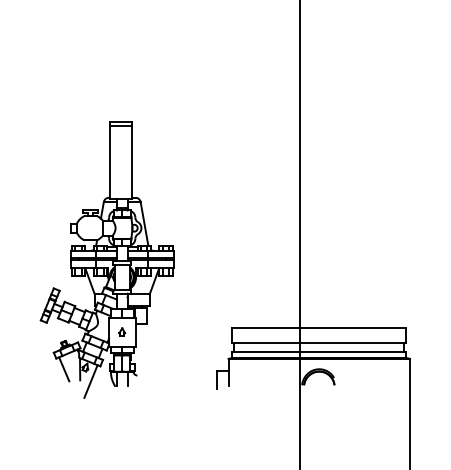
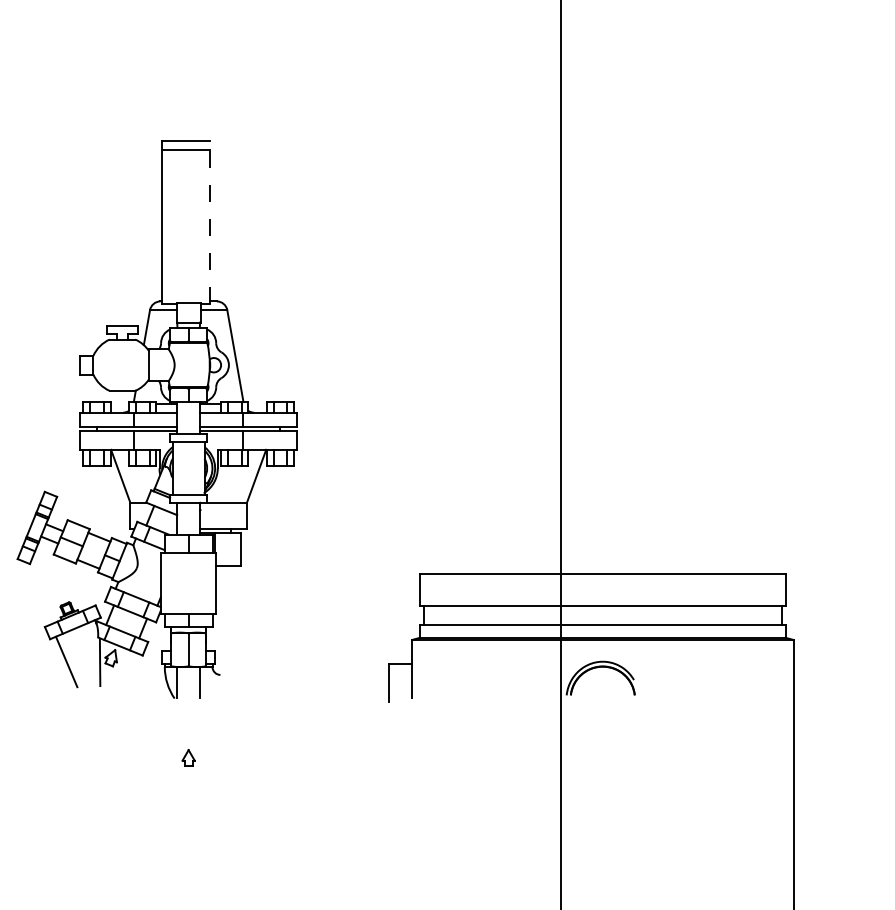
line: (132, 160) -> (210, 222), solid -> dashed
part: (122, 331) -> (189, 756), moved
line: (90, 381) -> (121, 687), removed

